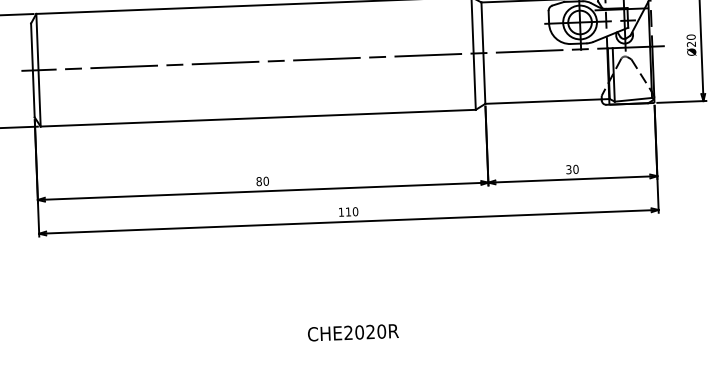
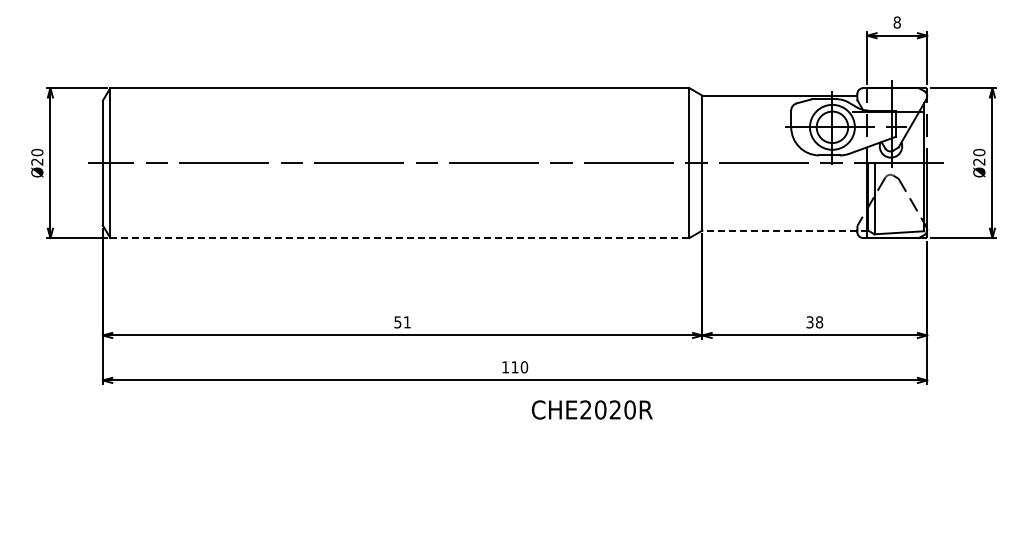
line: (547, 101) -> (785, 230), solid -> dashed
line: (257, 118) -> (399, 238), solid -> dashed
text: (575, 169) -> (819, 322), 30 -> 38
text: (262, 181) -> (402, 322), 80 -> 51
text: (353, 332) -> (592, 409), moved

